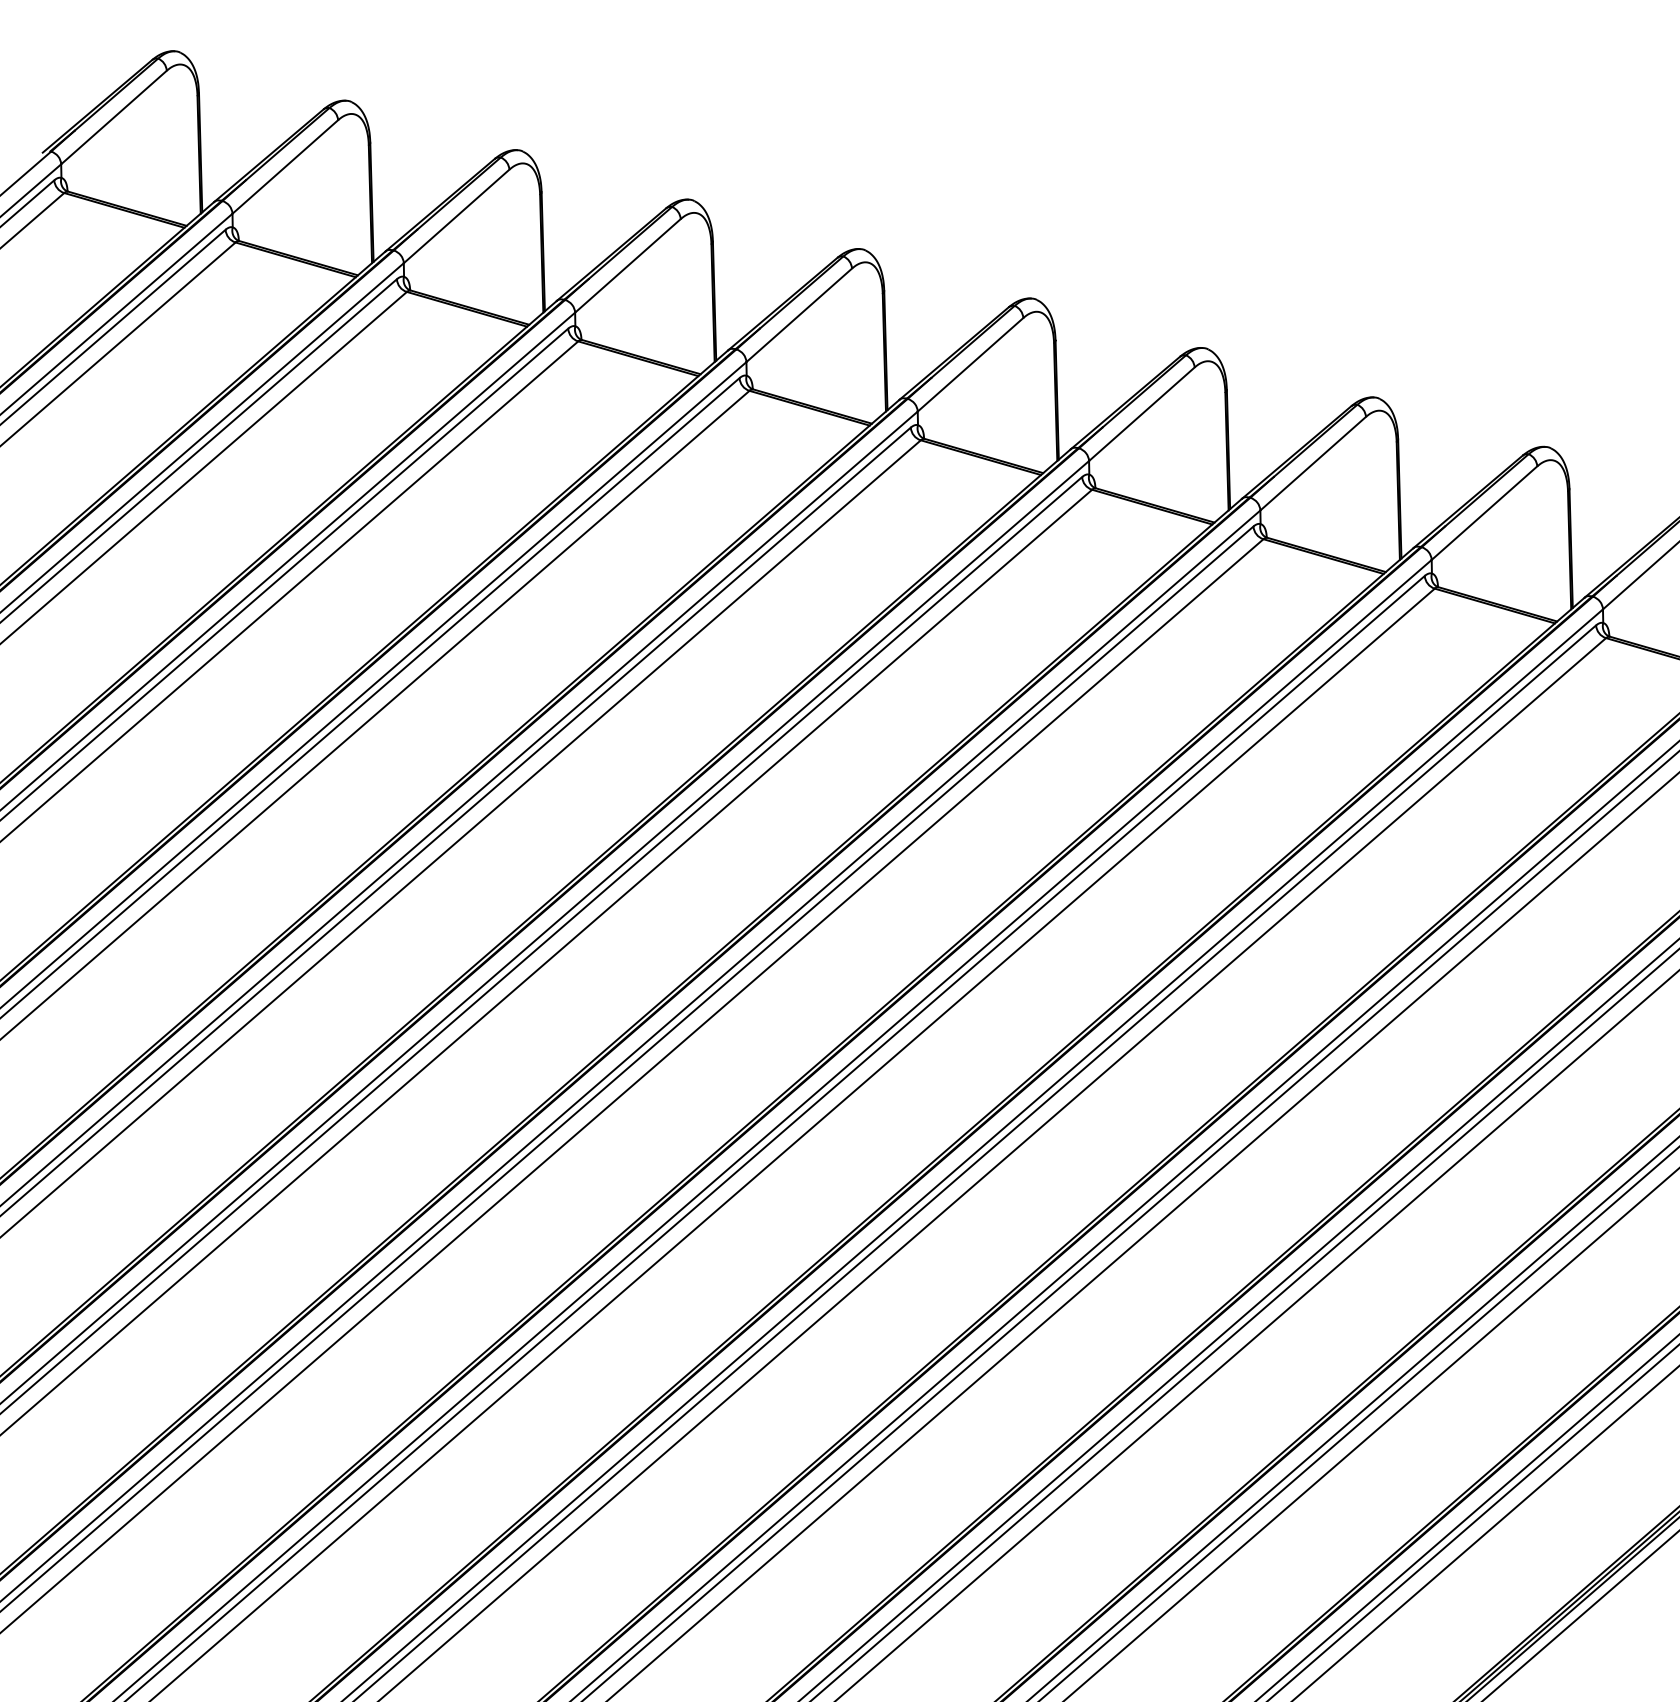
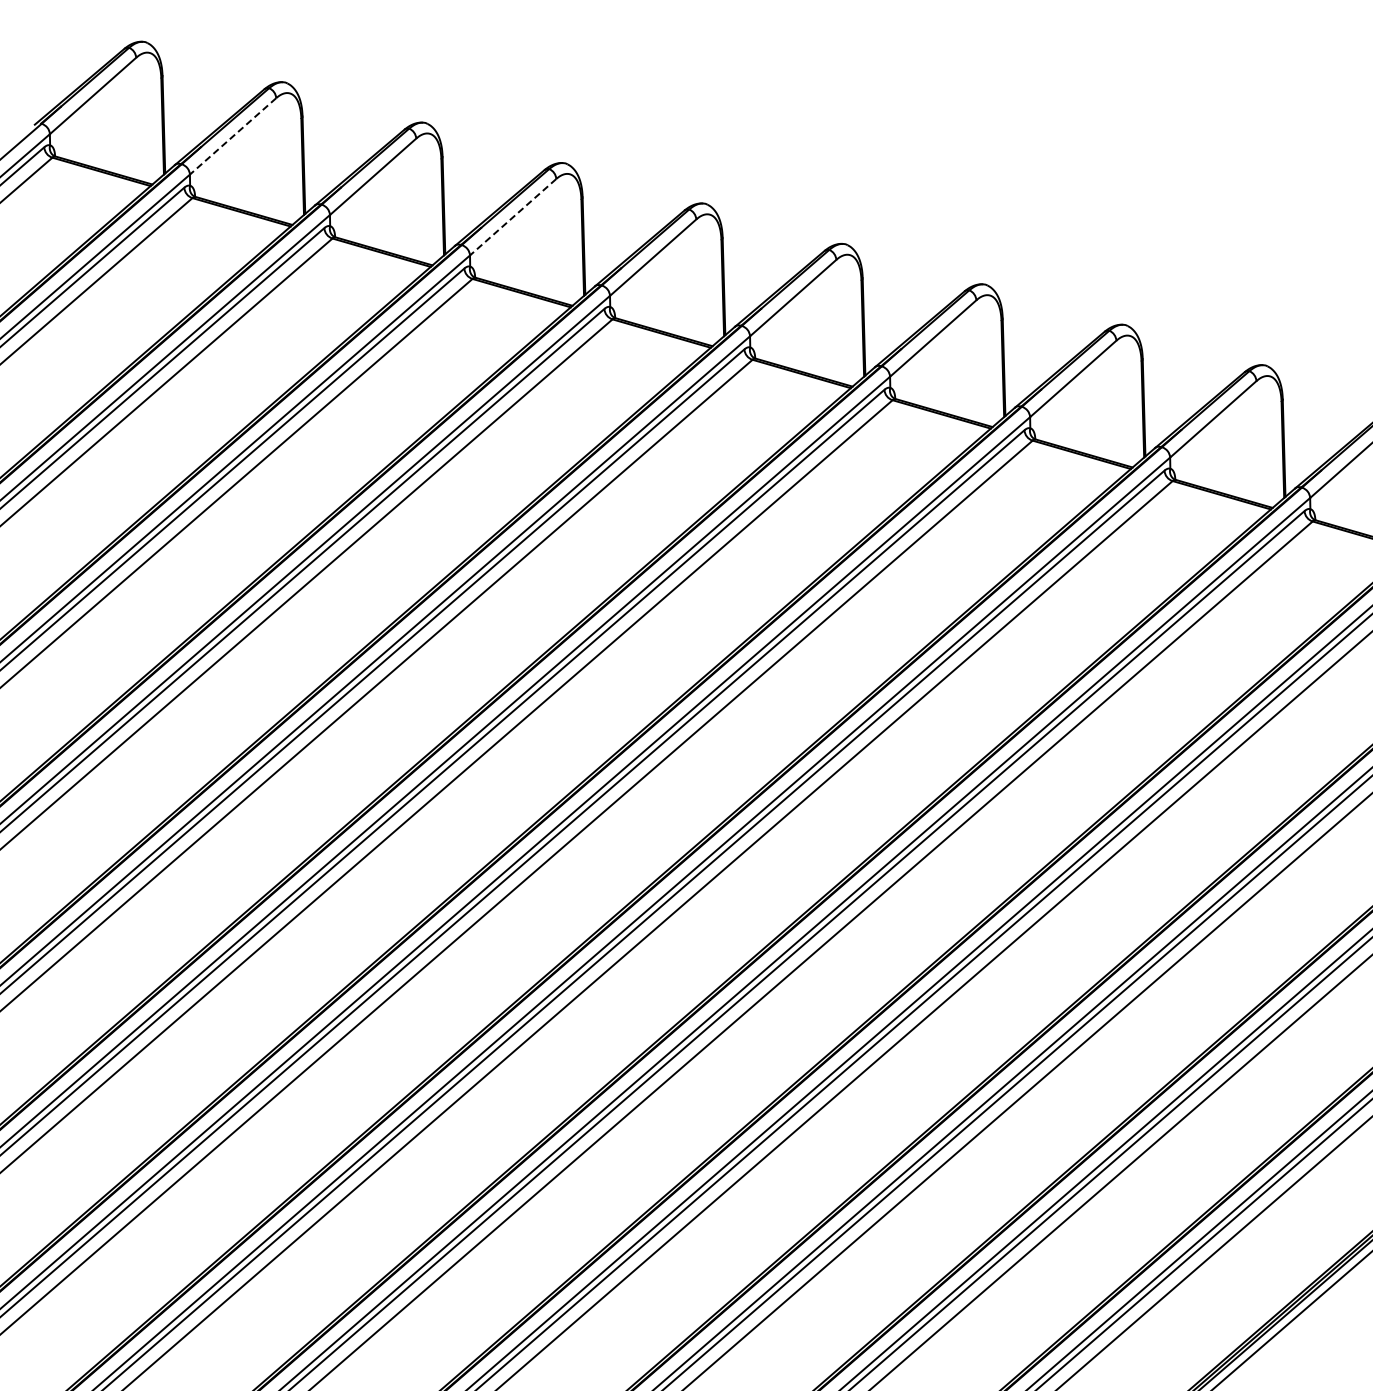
line: (285, 167) -> (233, 136), solid -> dashed
line: (628, 266) -> (513, 217), solid -> dashed

